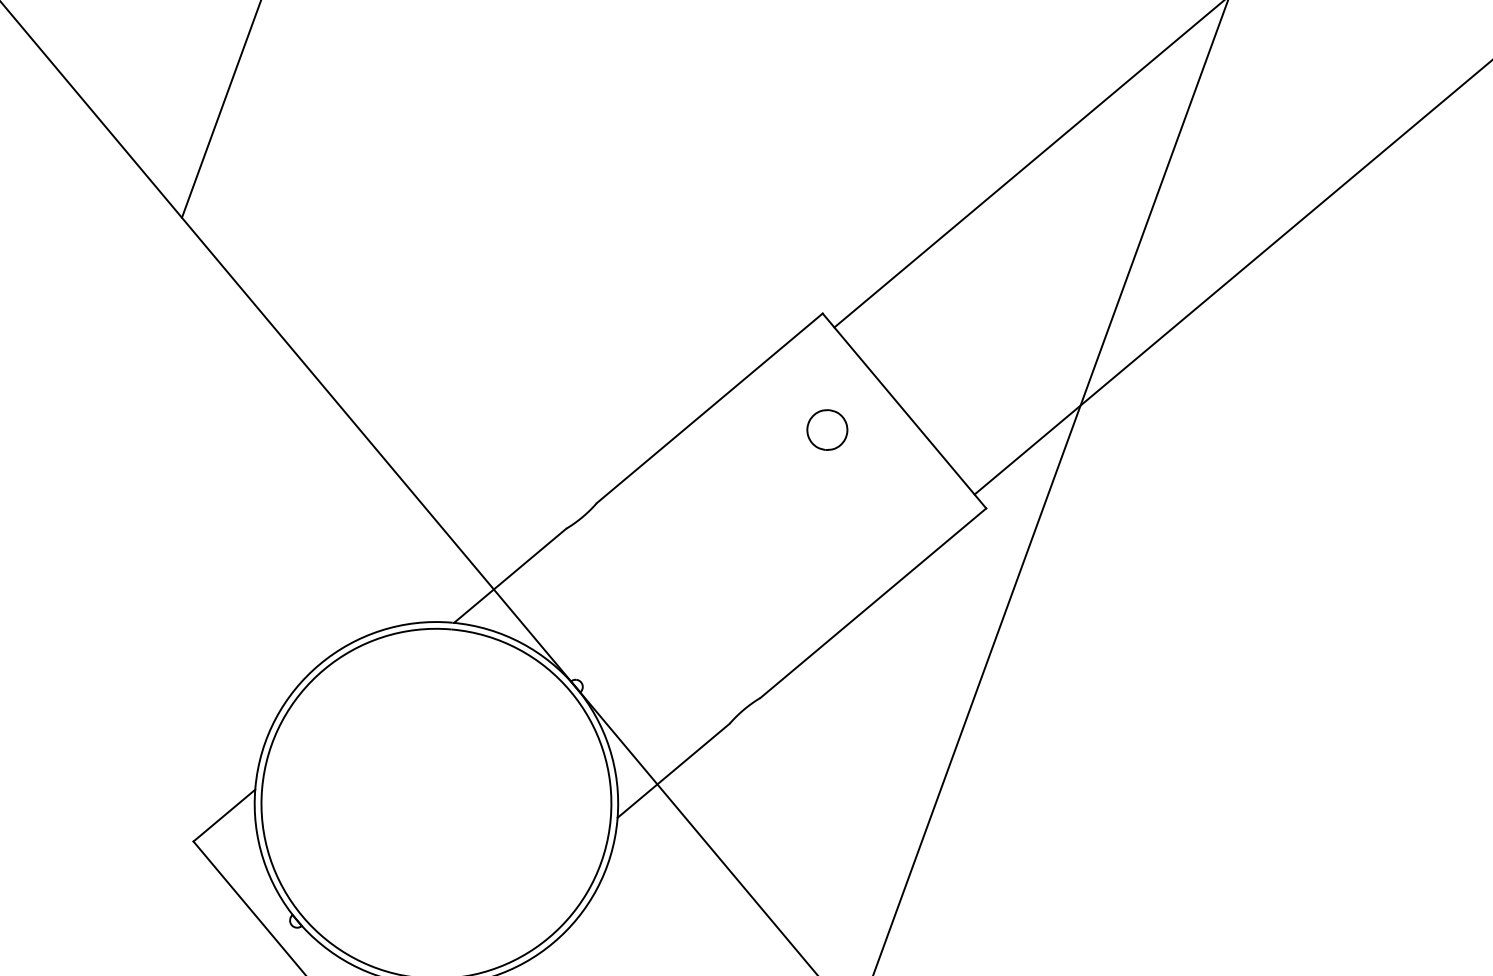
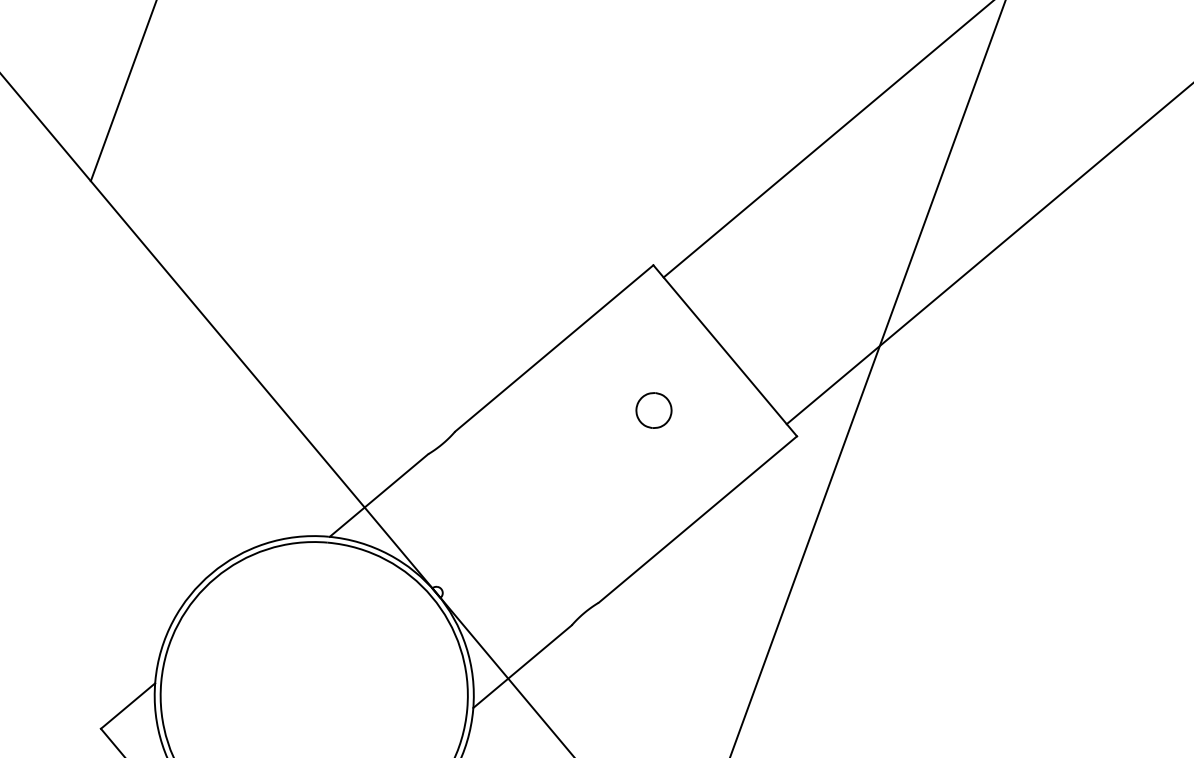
part: (827, 429) -> (654, 410), moved

